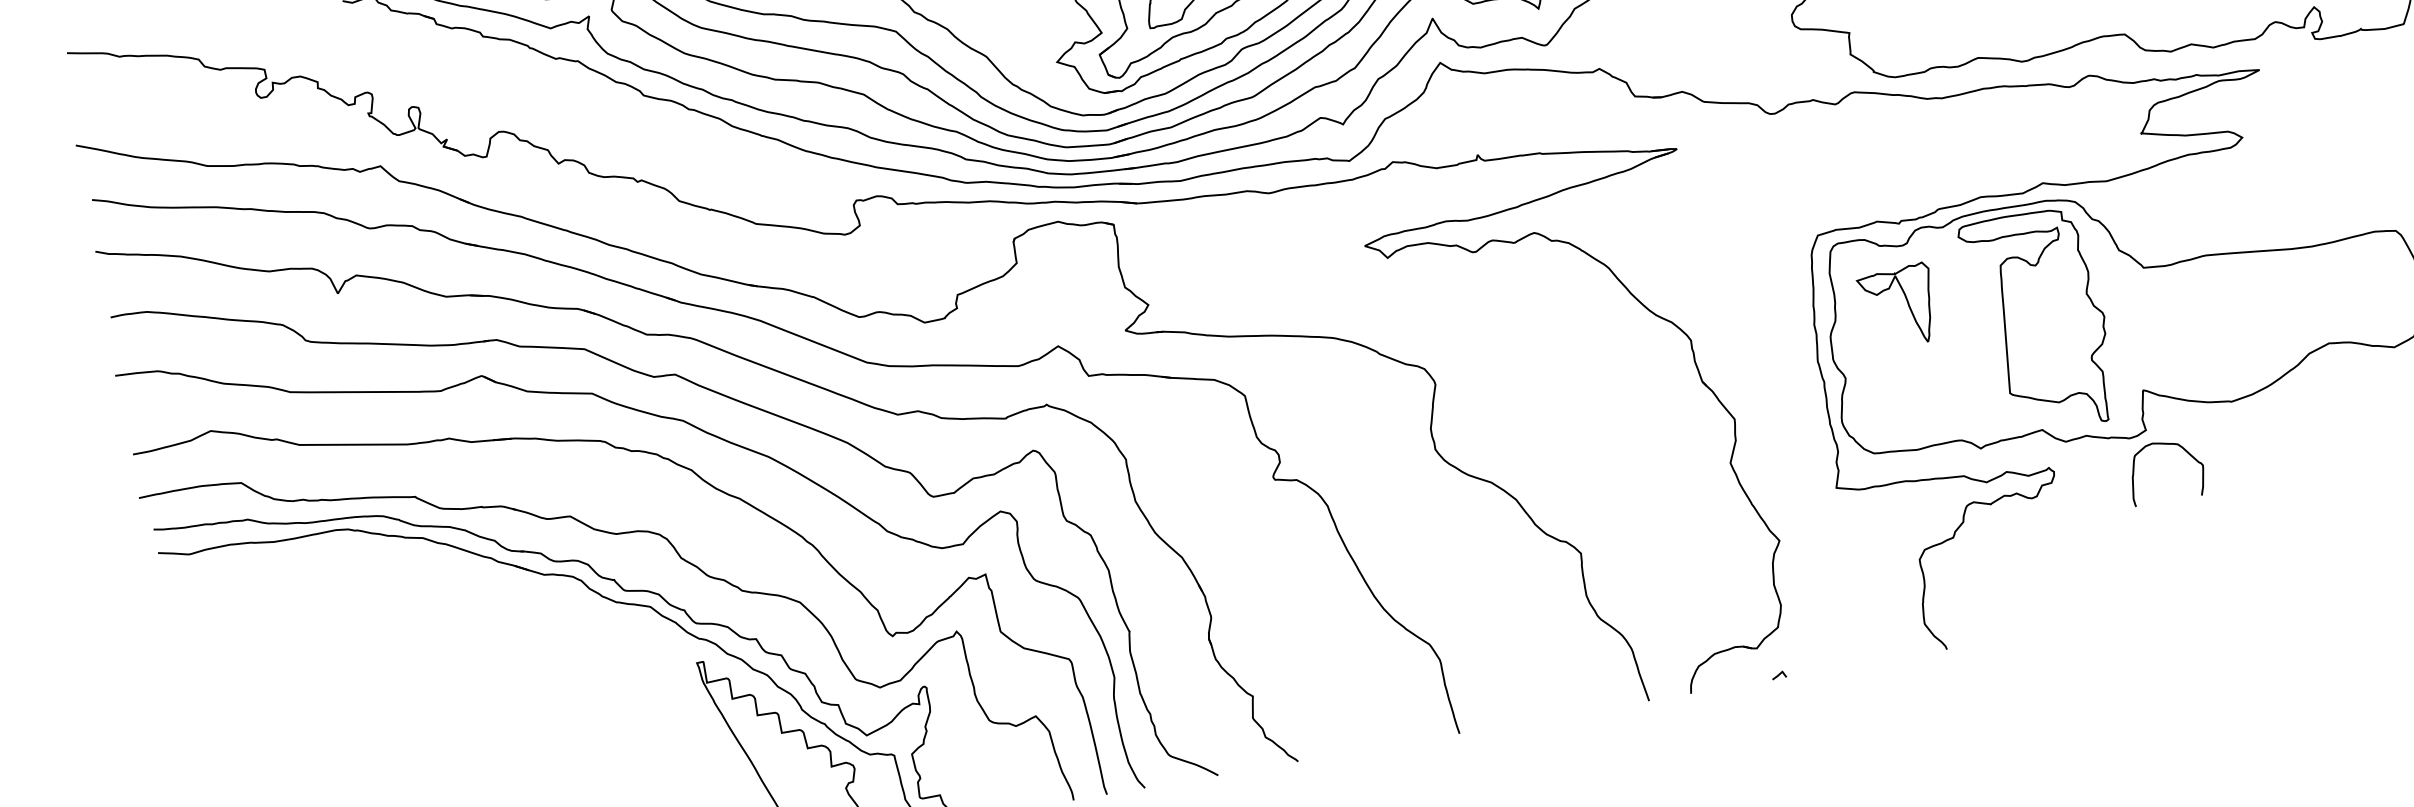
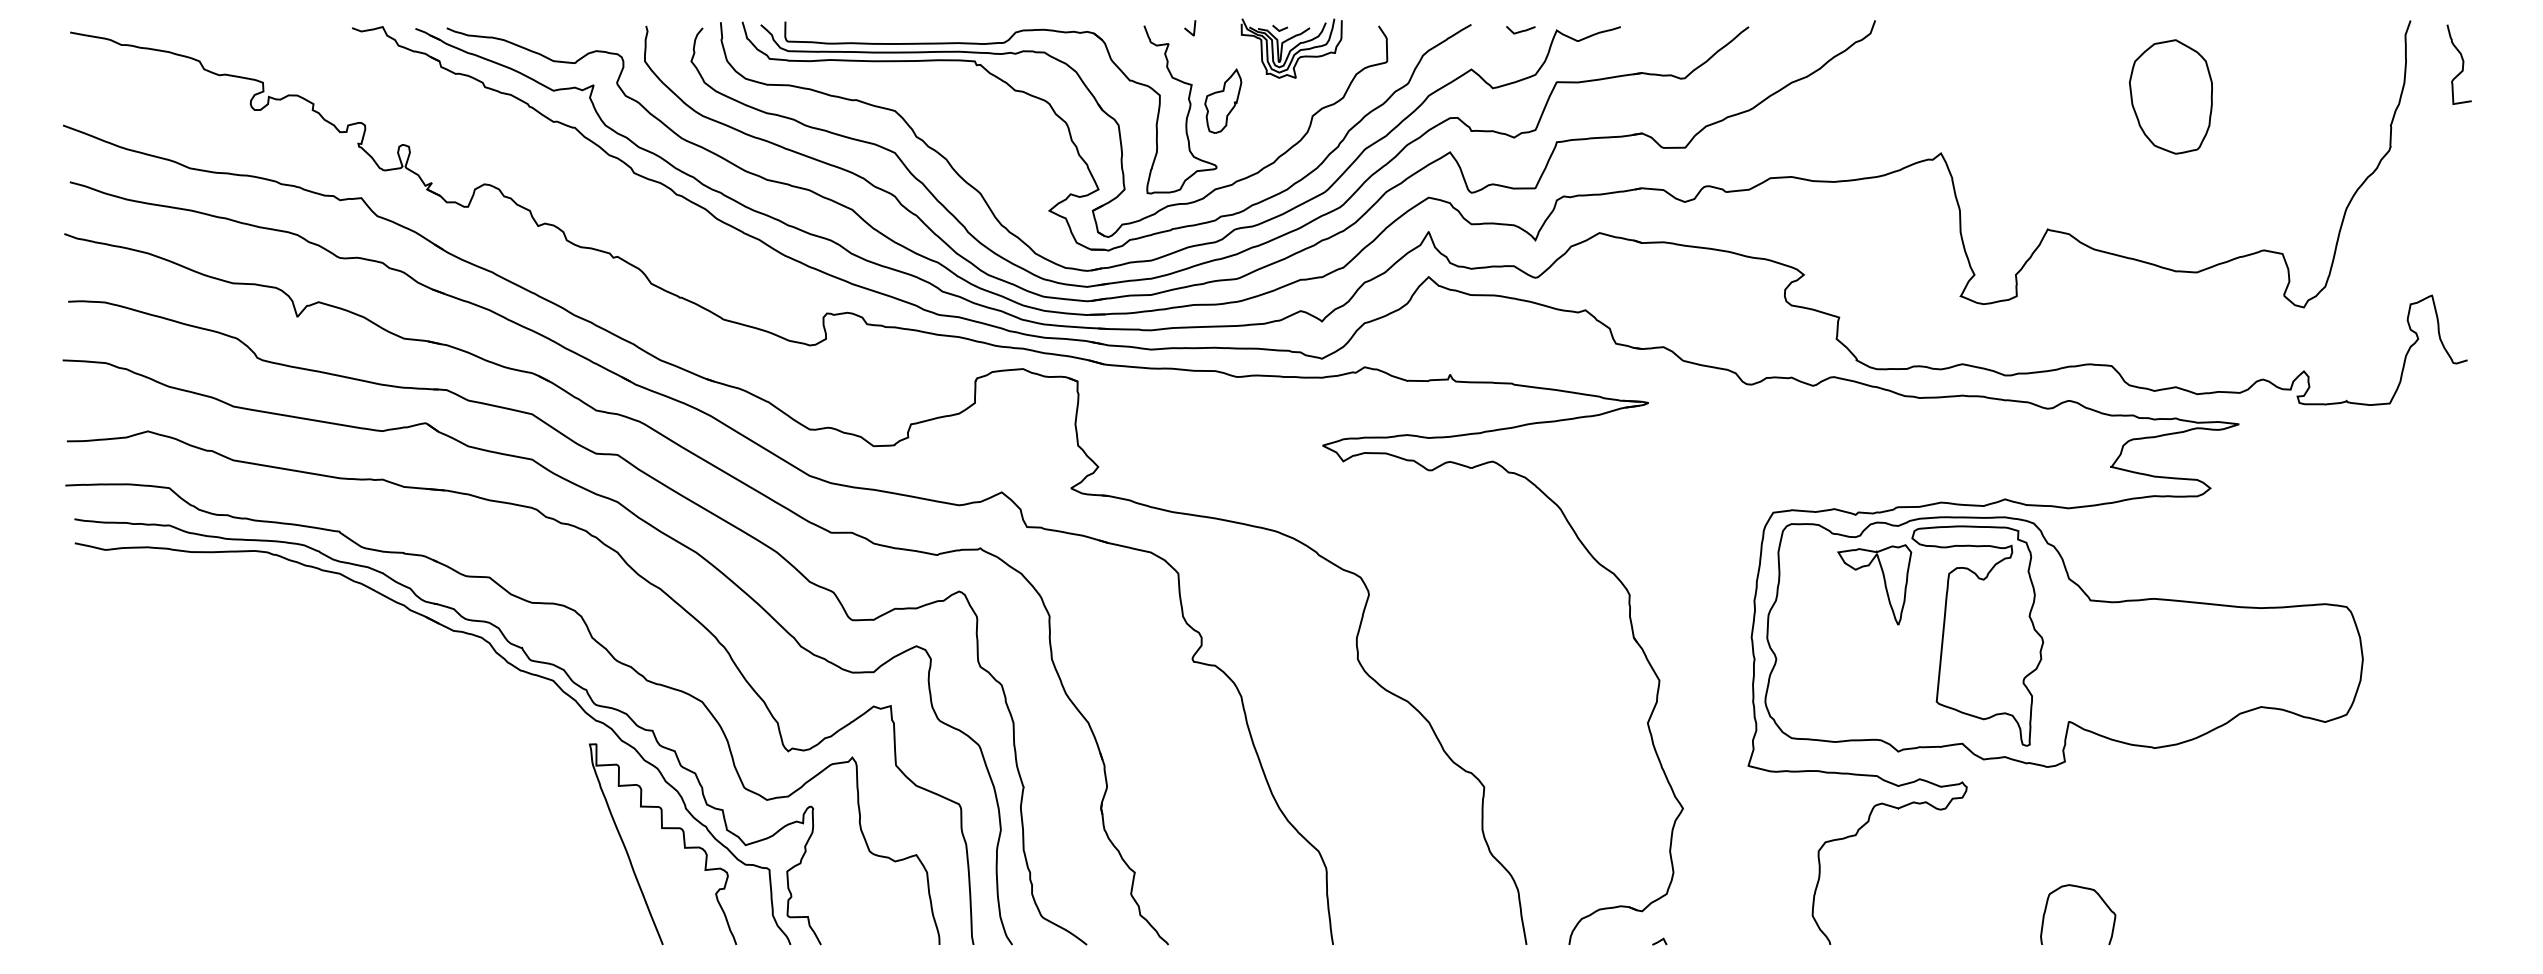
part: (1906, 300) -> (1883, 580), moved
curve: (2169, 445) -> (2085, 889), moved

